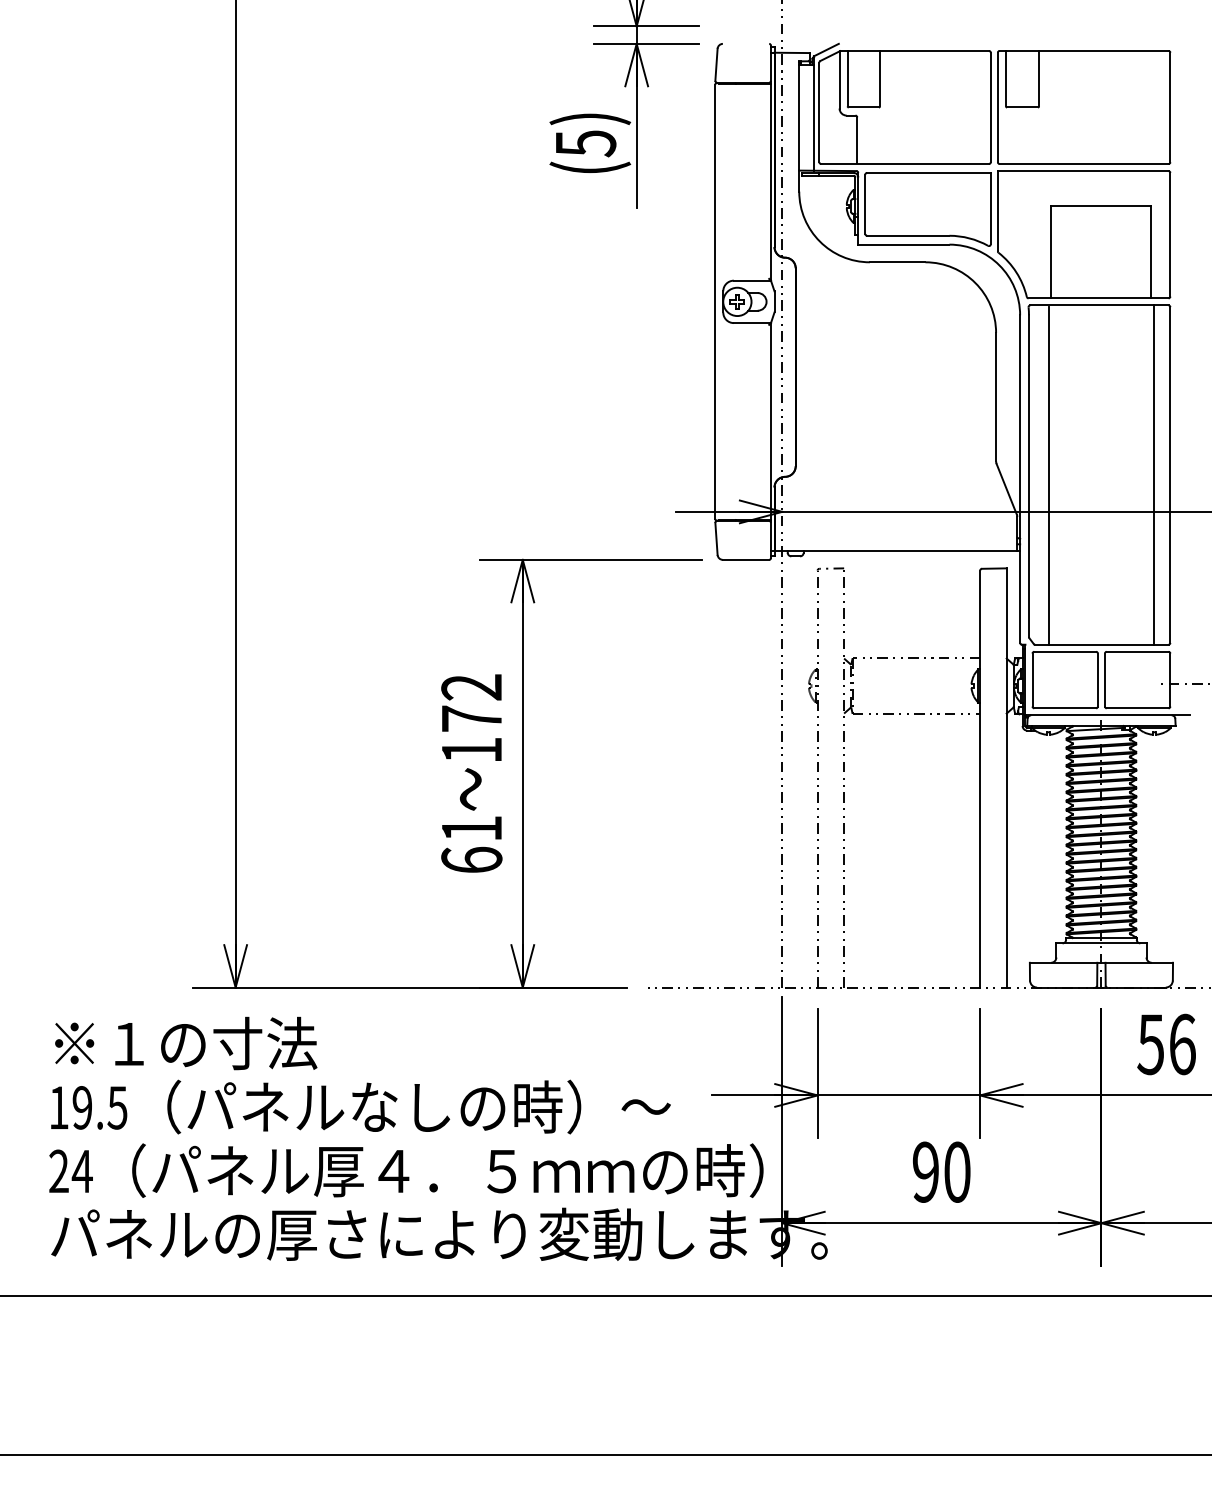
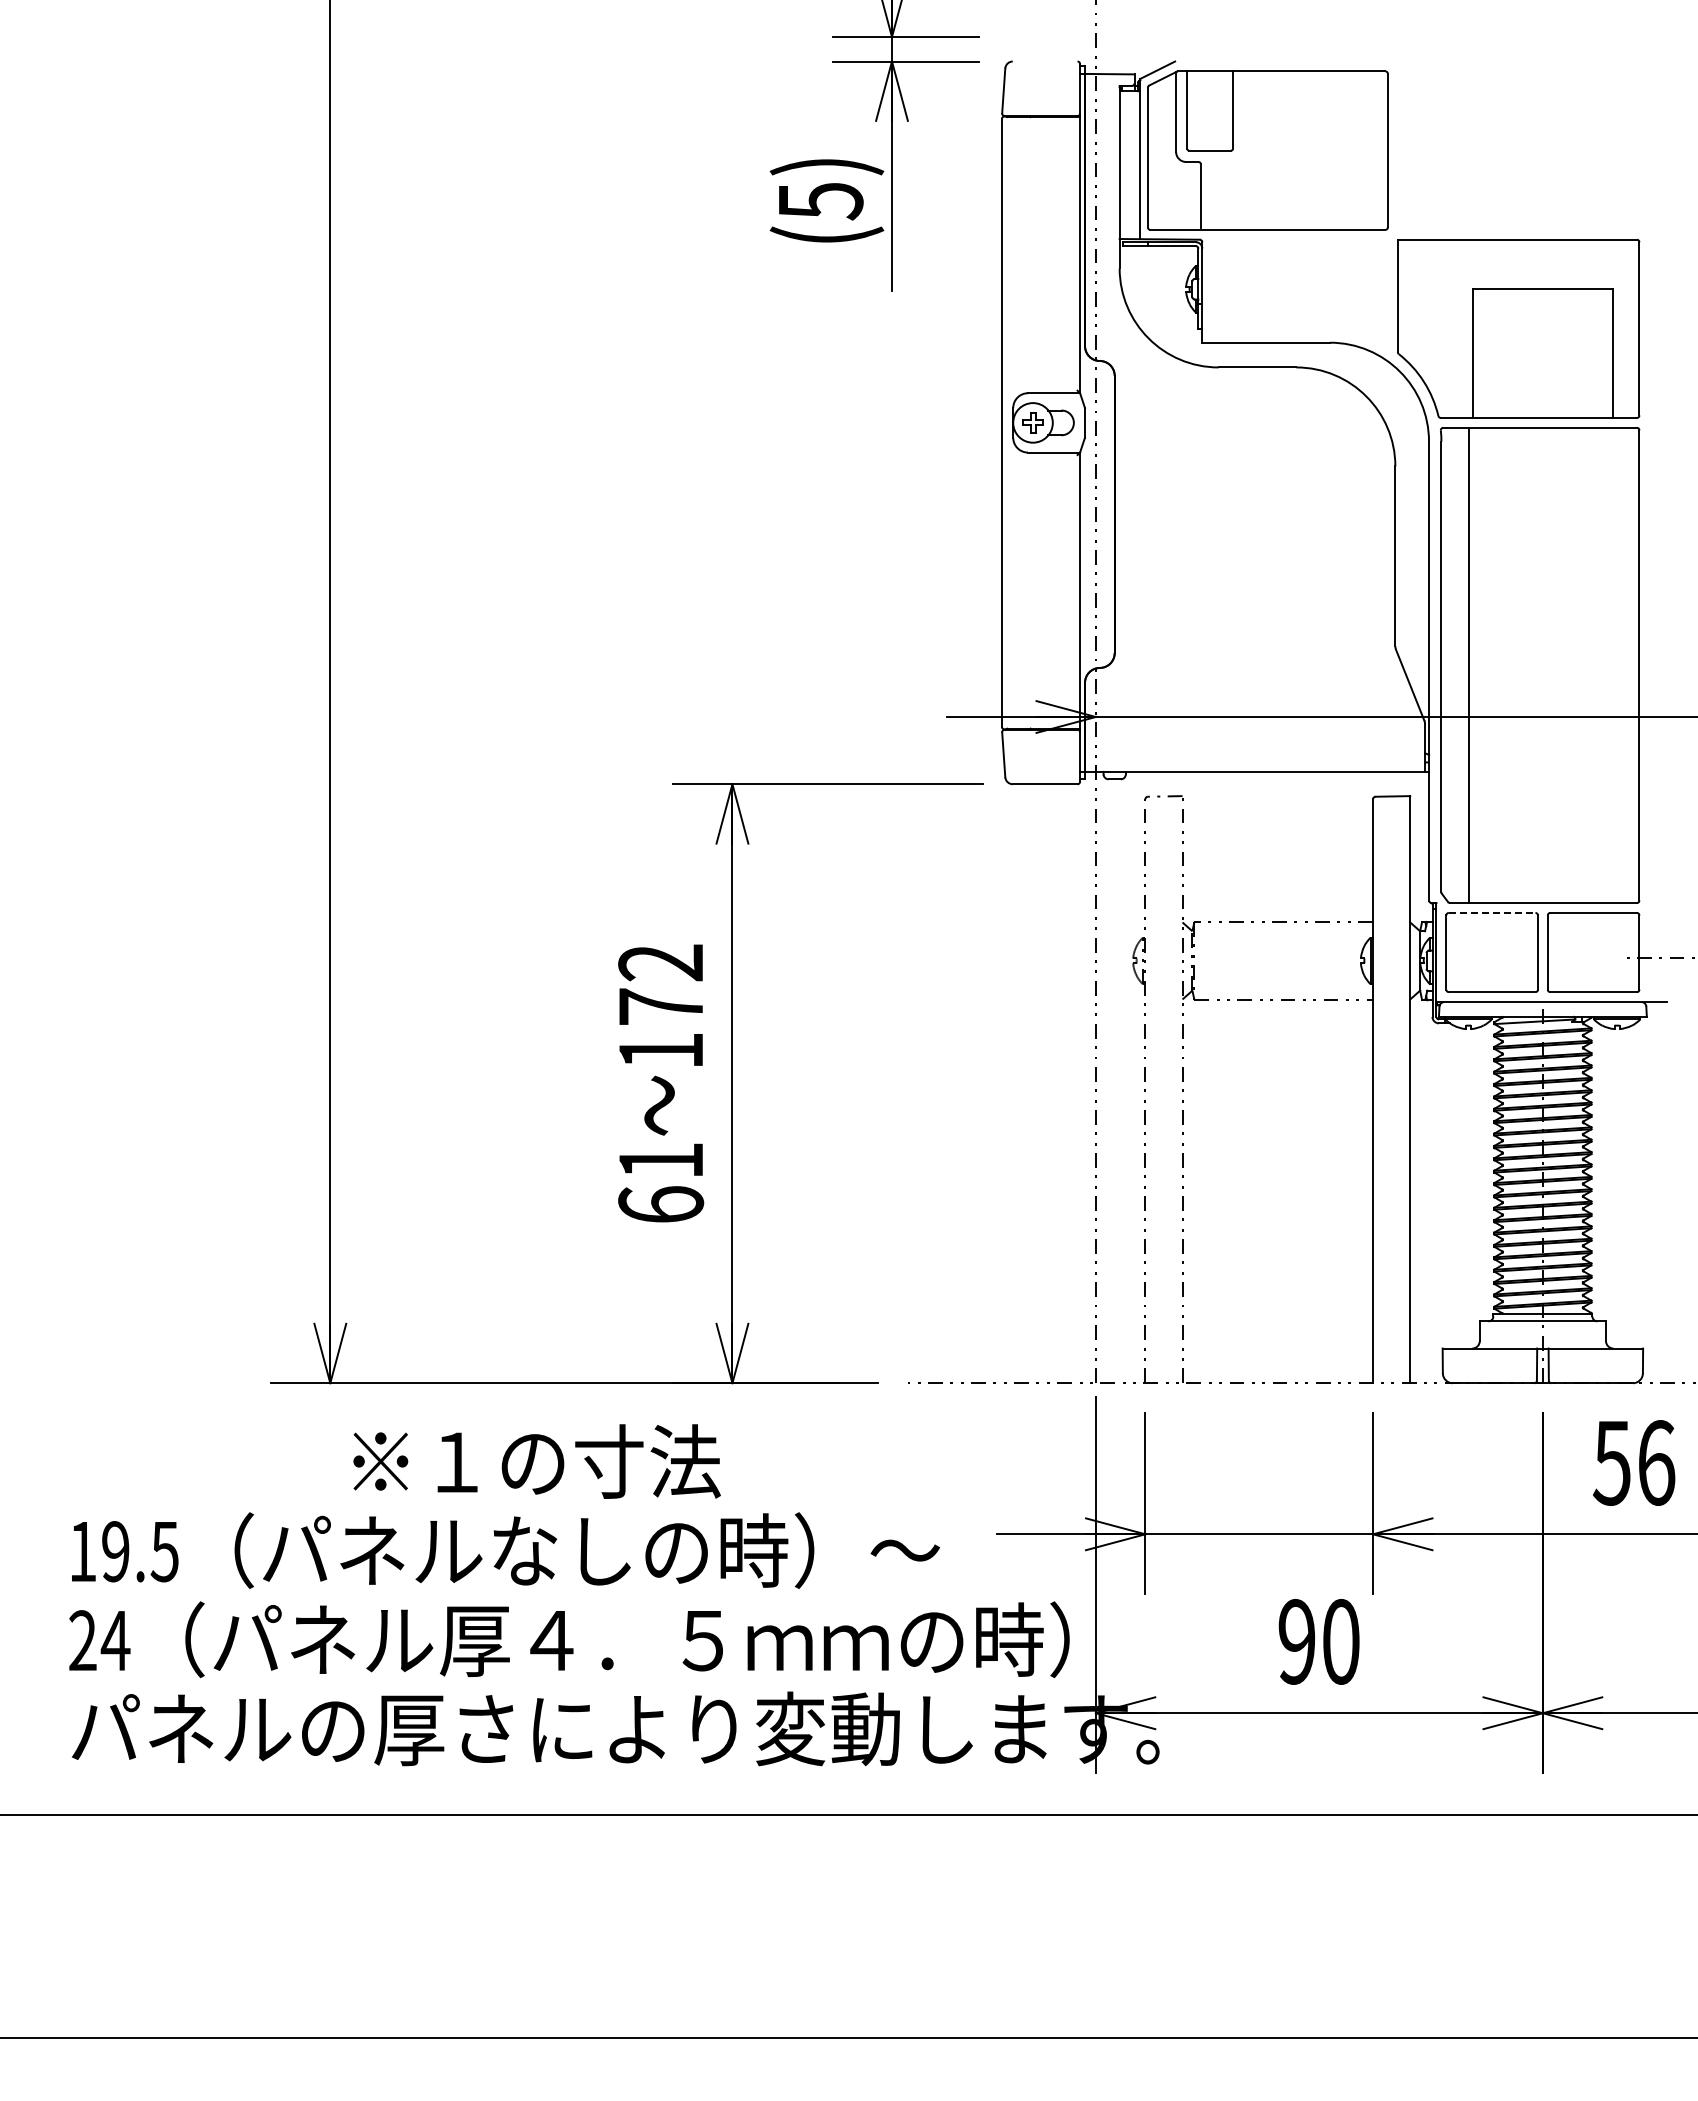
part: (1084, 107) -> (1518, 150), removed
part: (927, 209) -> (1299, 293), removed
line: (1153, 475) -> (1616, 665), removed
line: (1065, 651) -> (1492, 912), solid -> dashed
text: (185, 1043) -> (536, 1461), moved

